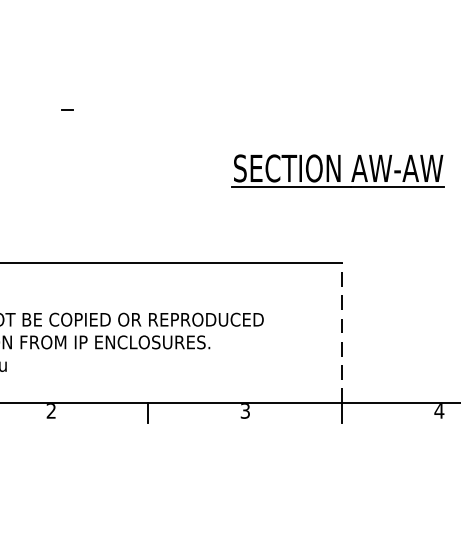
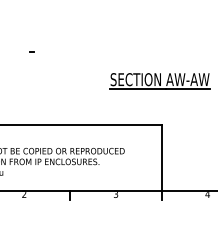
line: (341, 333) -> (161, 157), dashed -> solid

